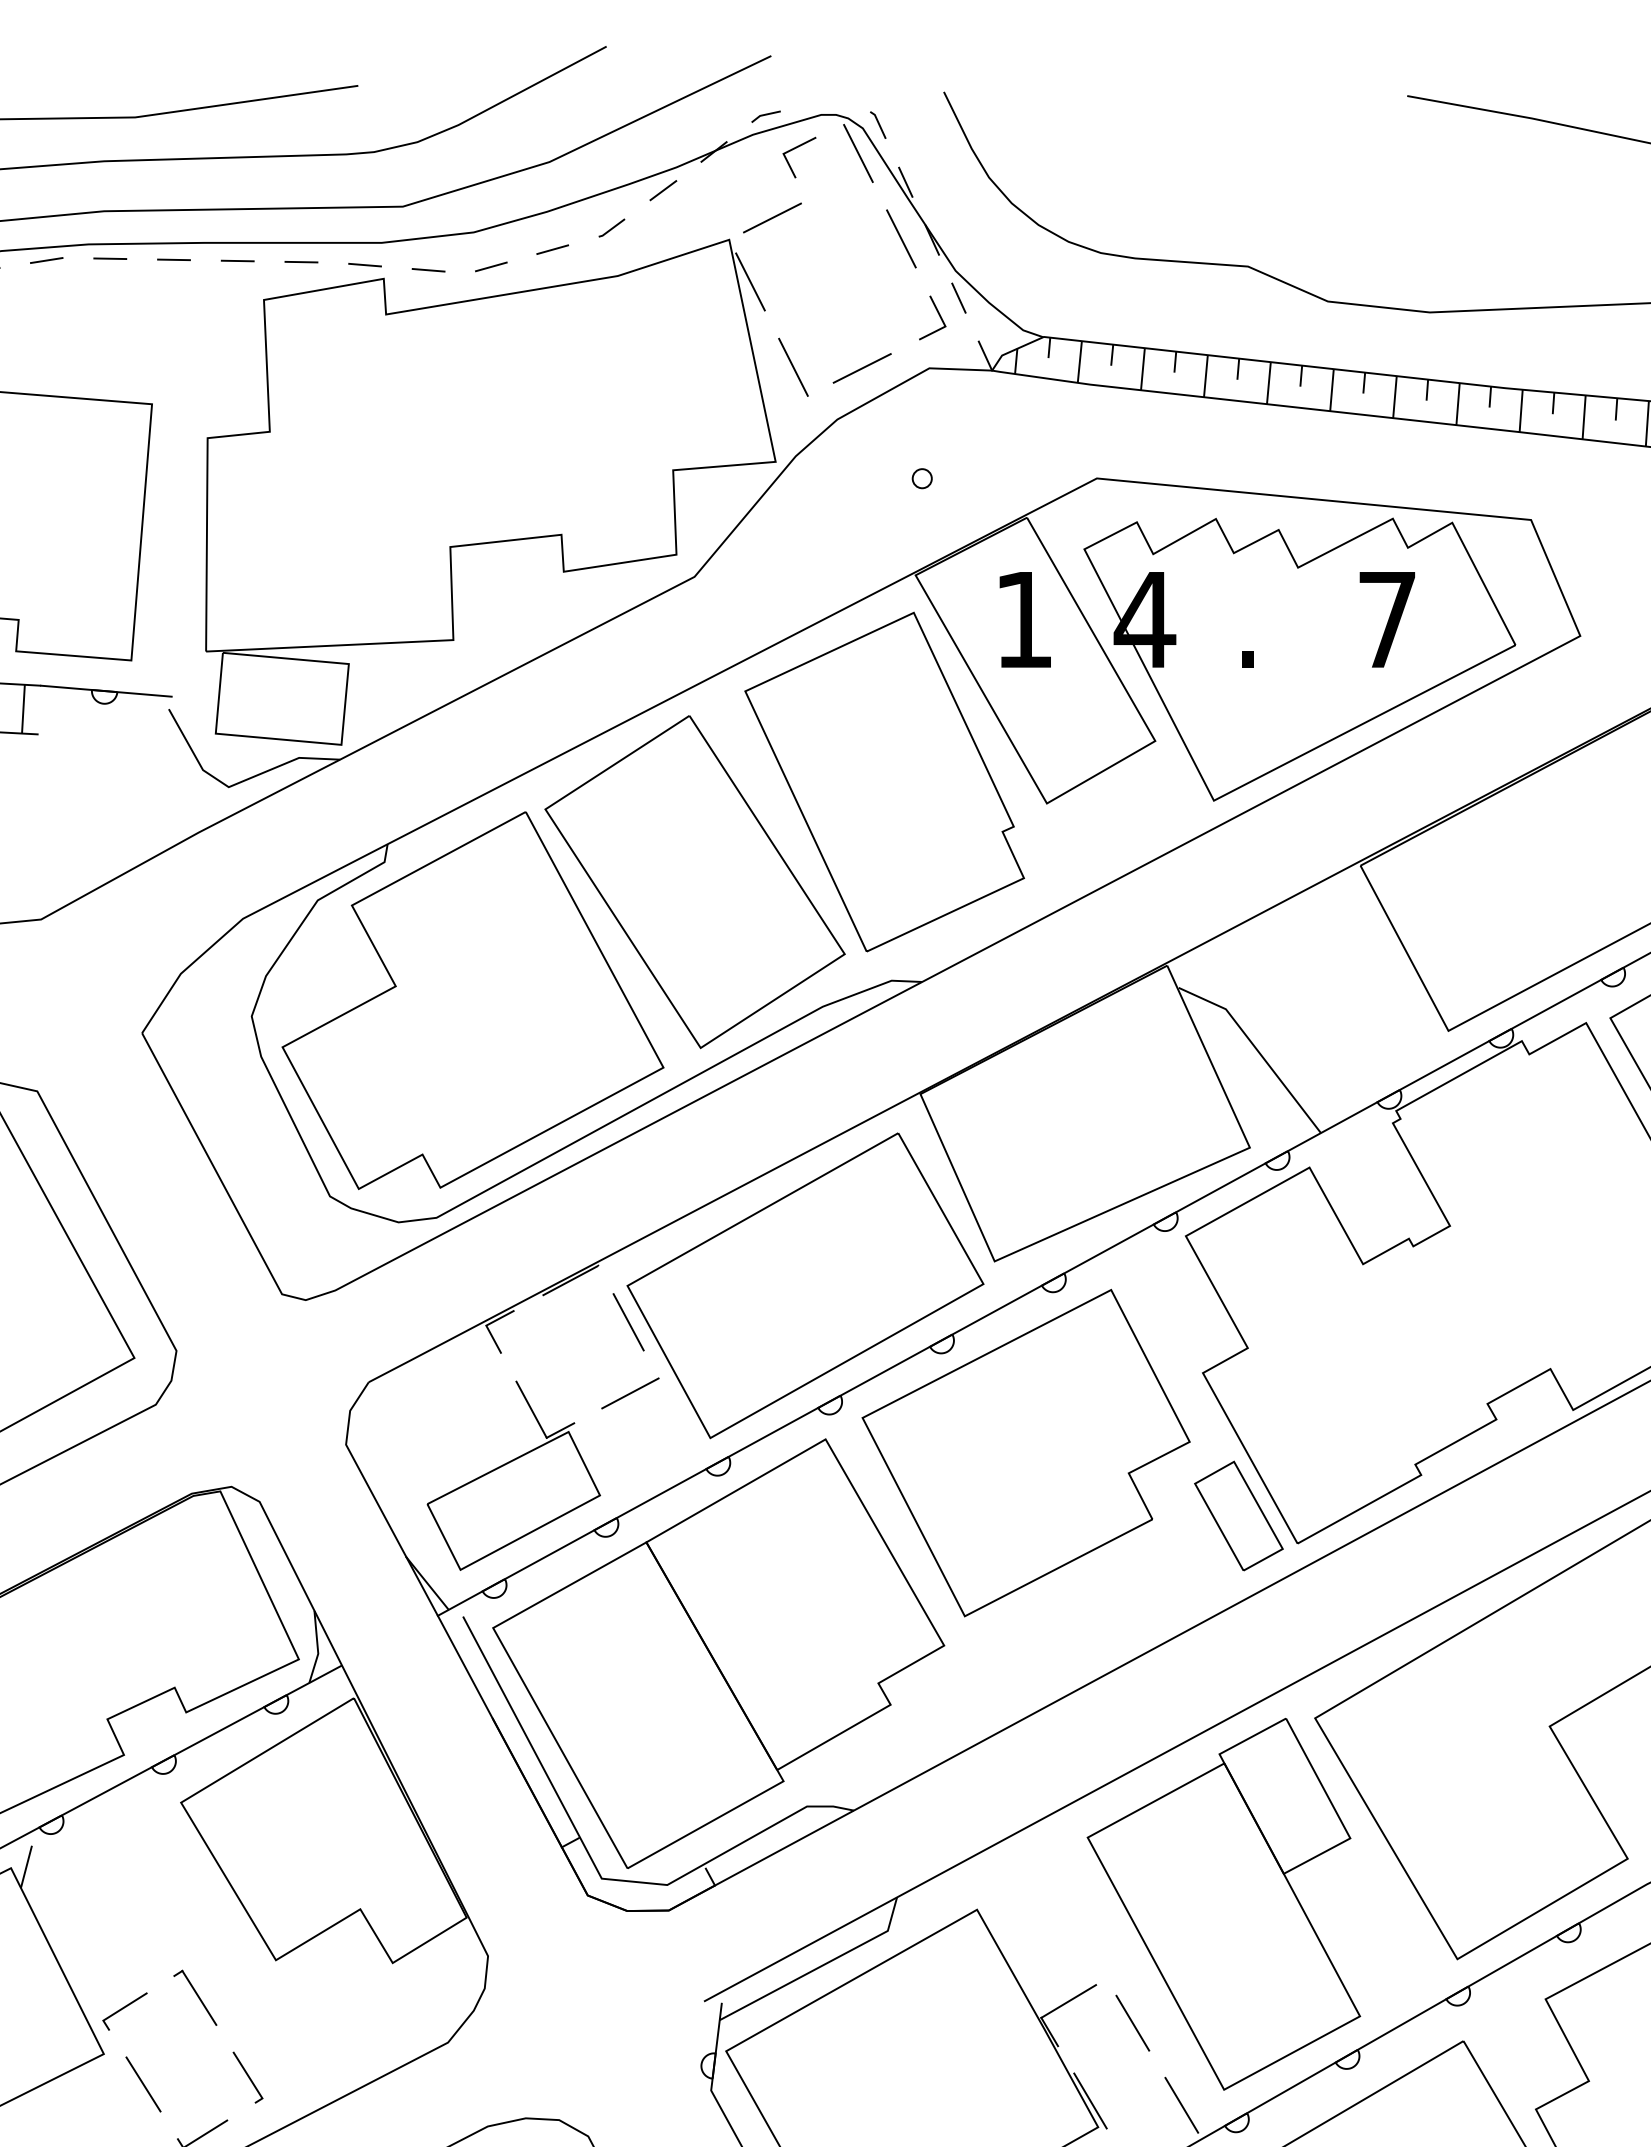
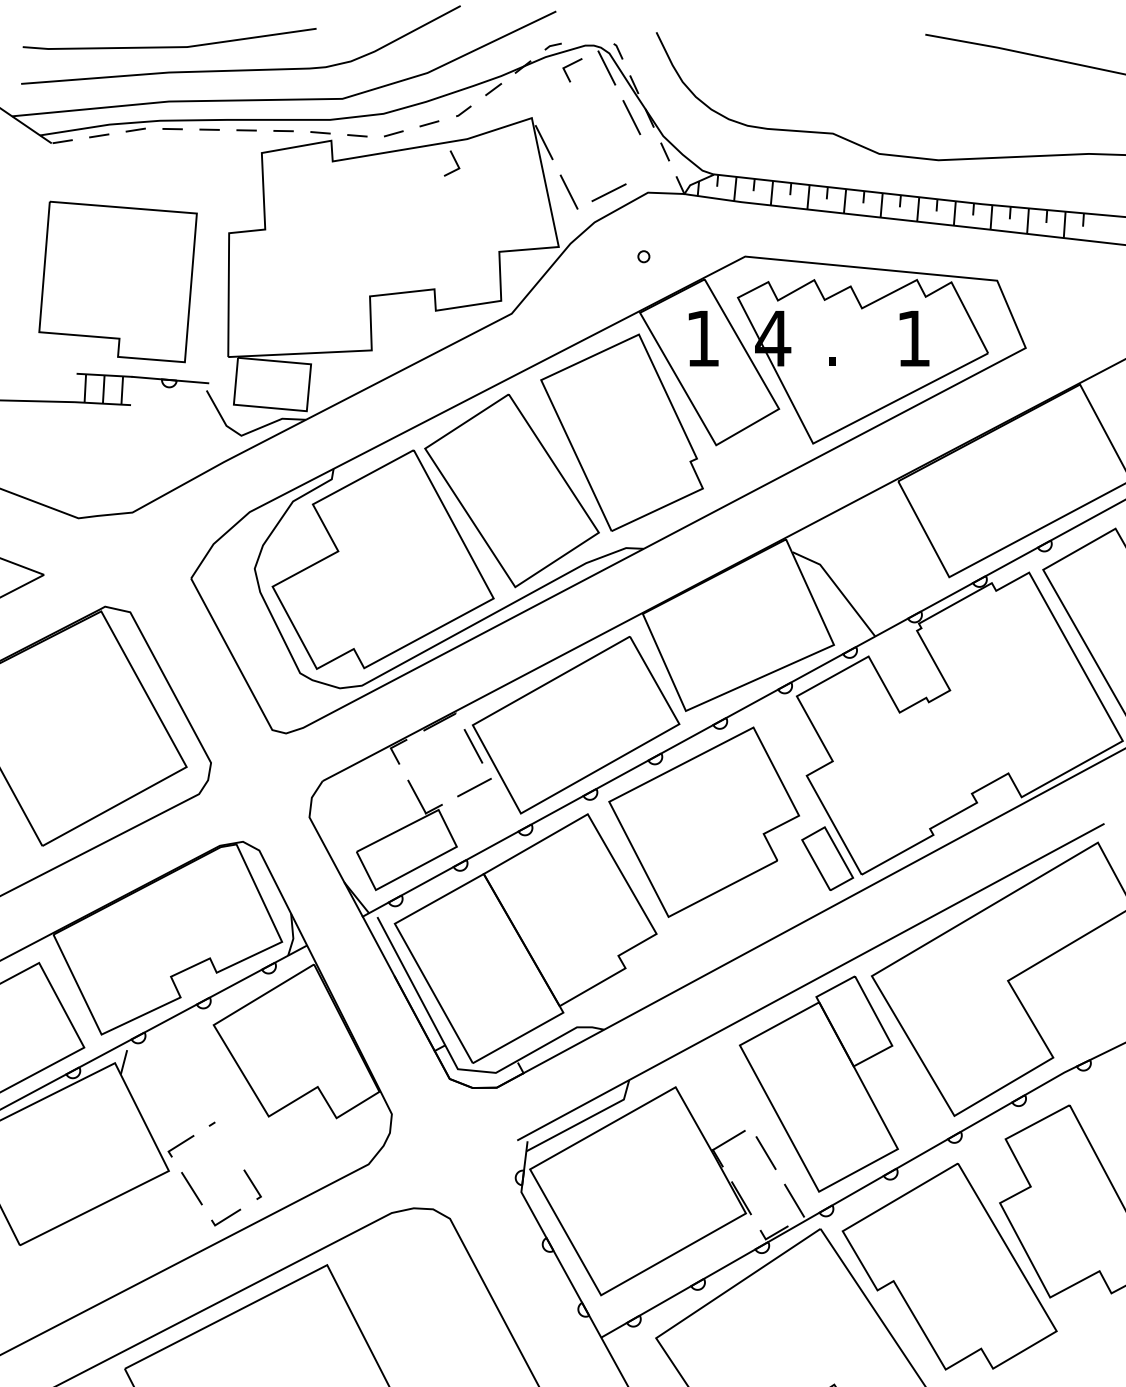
line: (771, 218) -> (556, 105), removed
line: (937, 314) -> (454, 161), moved
text: (1386, 619) -> (913, 338), 7 -> 1
line: (199, 1998) -> (224, 1138), removed

